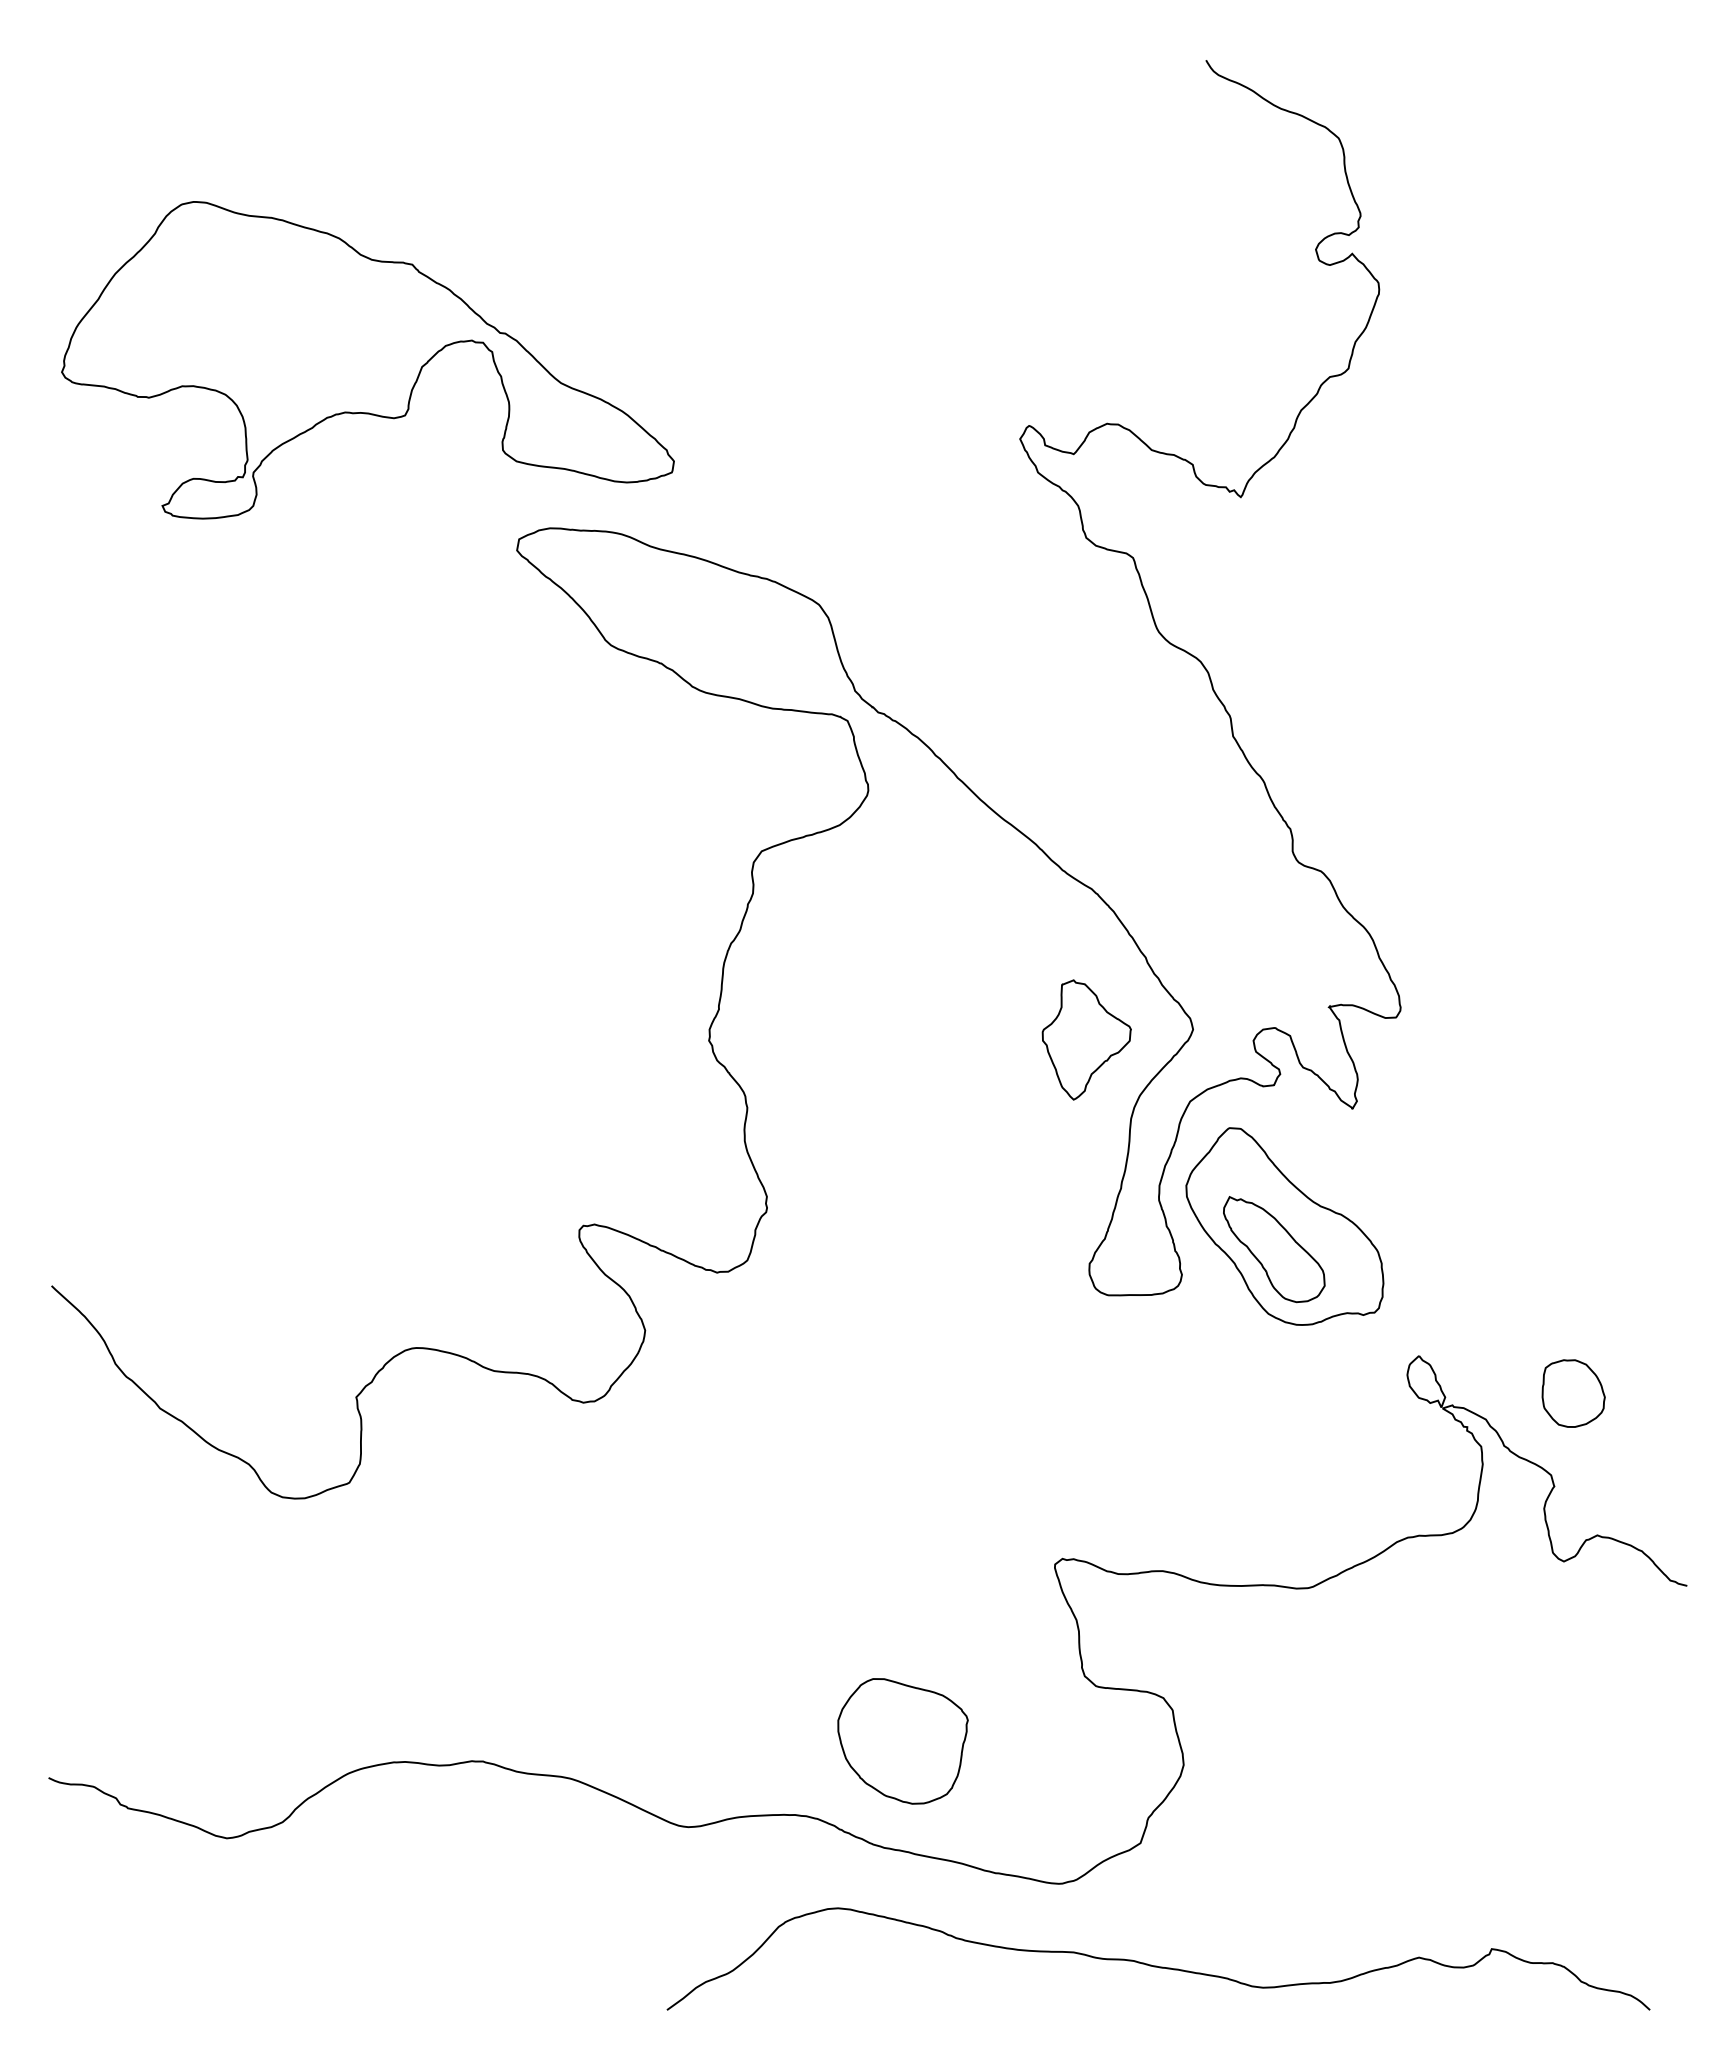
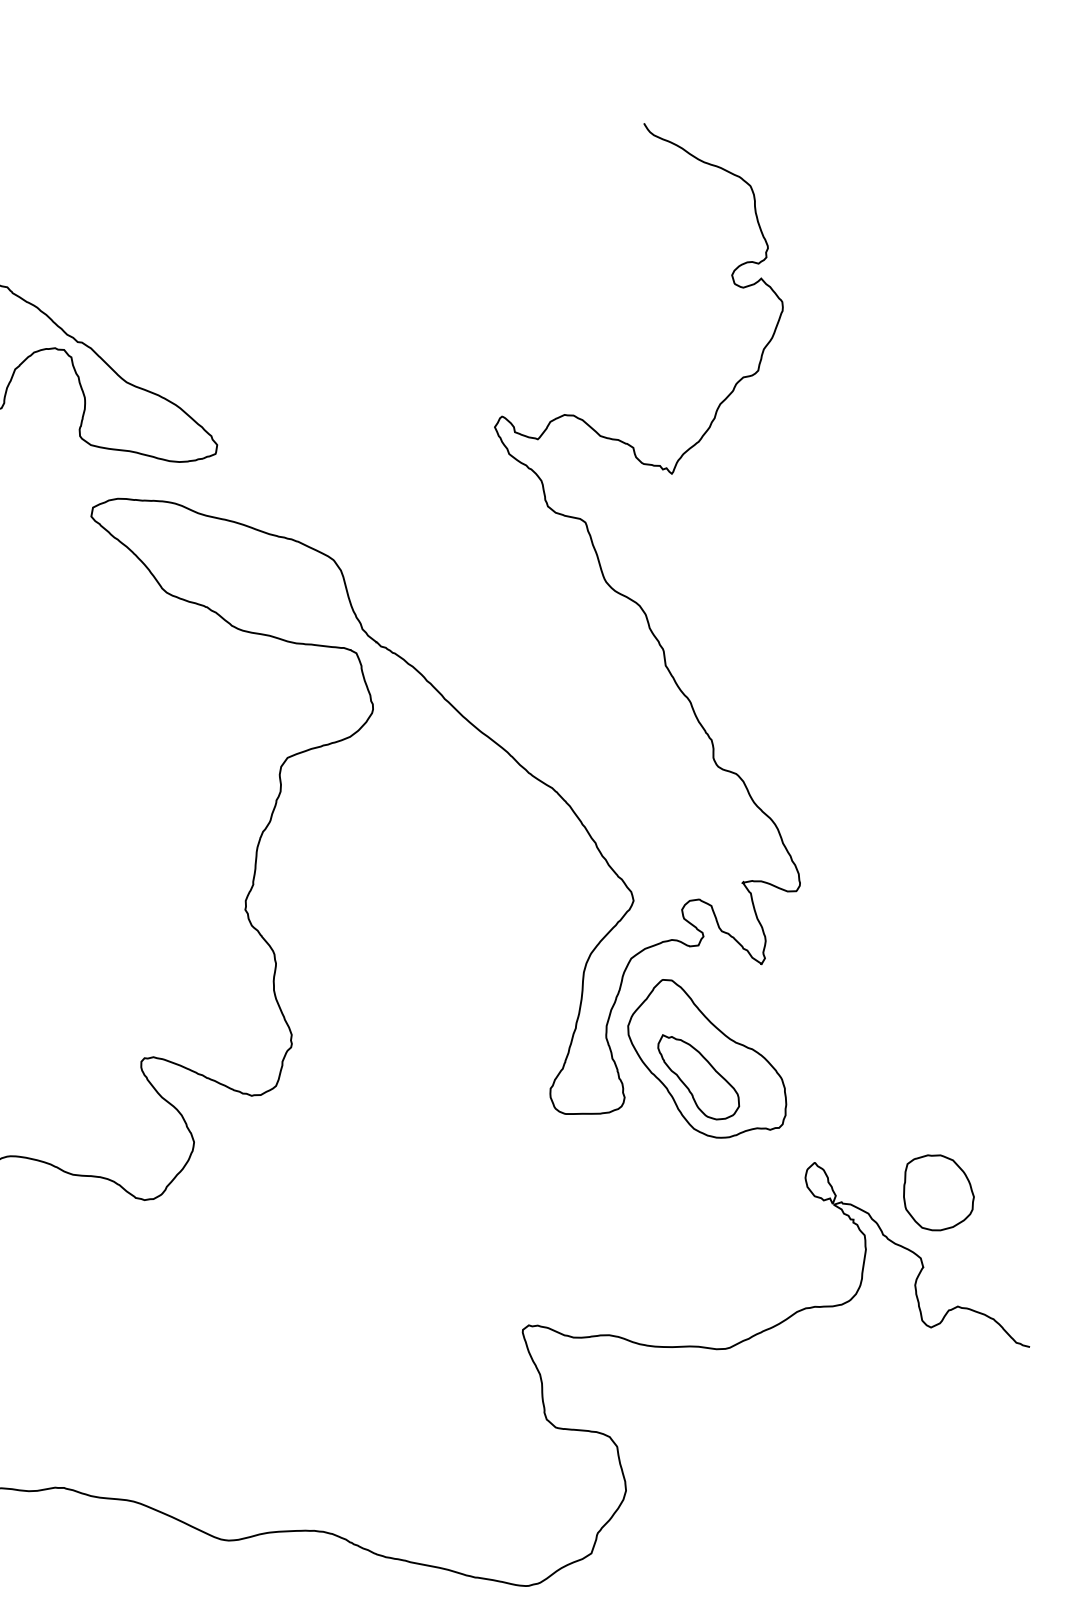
part: (1086, 1039) -> (548, 908), removed
part: (1573, 1393) -> (938, 1192), size x1.4
part: (902, 1741) -> (400, 1471), removed

